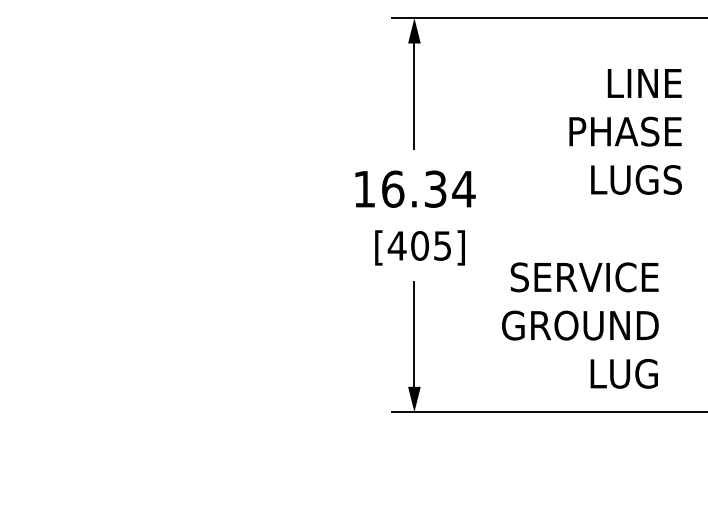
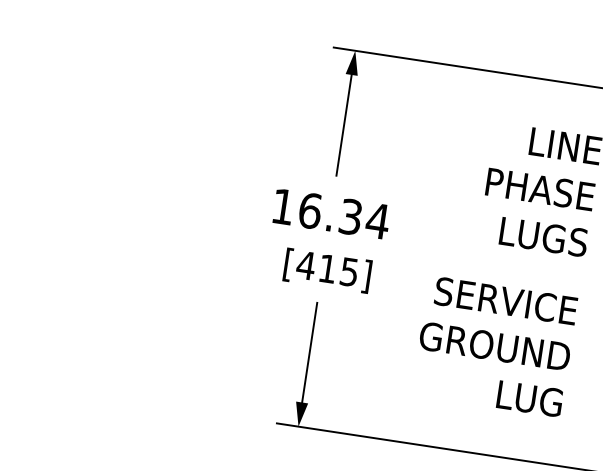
text: (419, 245) -> (327, 268), [405] -> [415]
text: (580, 325) -> (495, 346), moved

